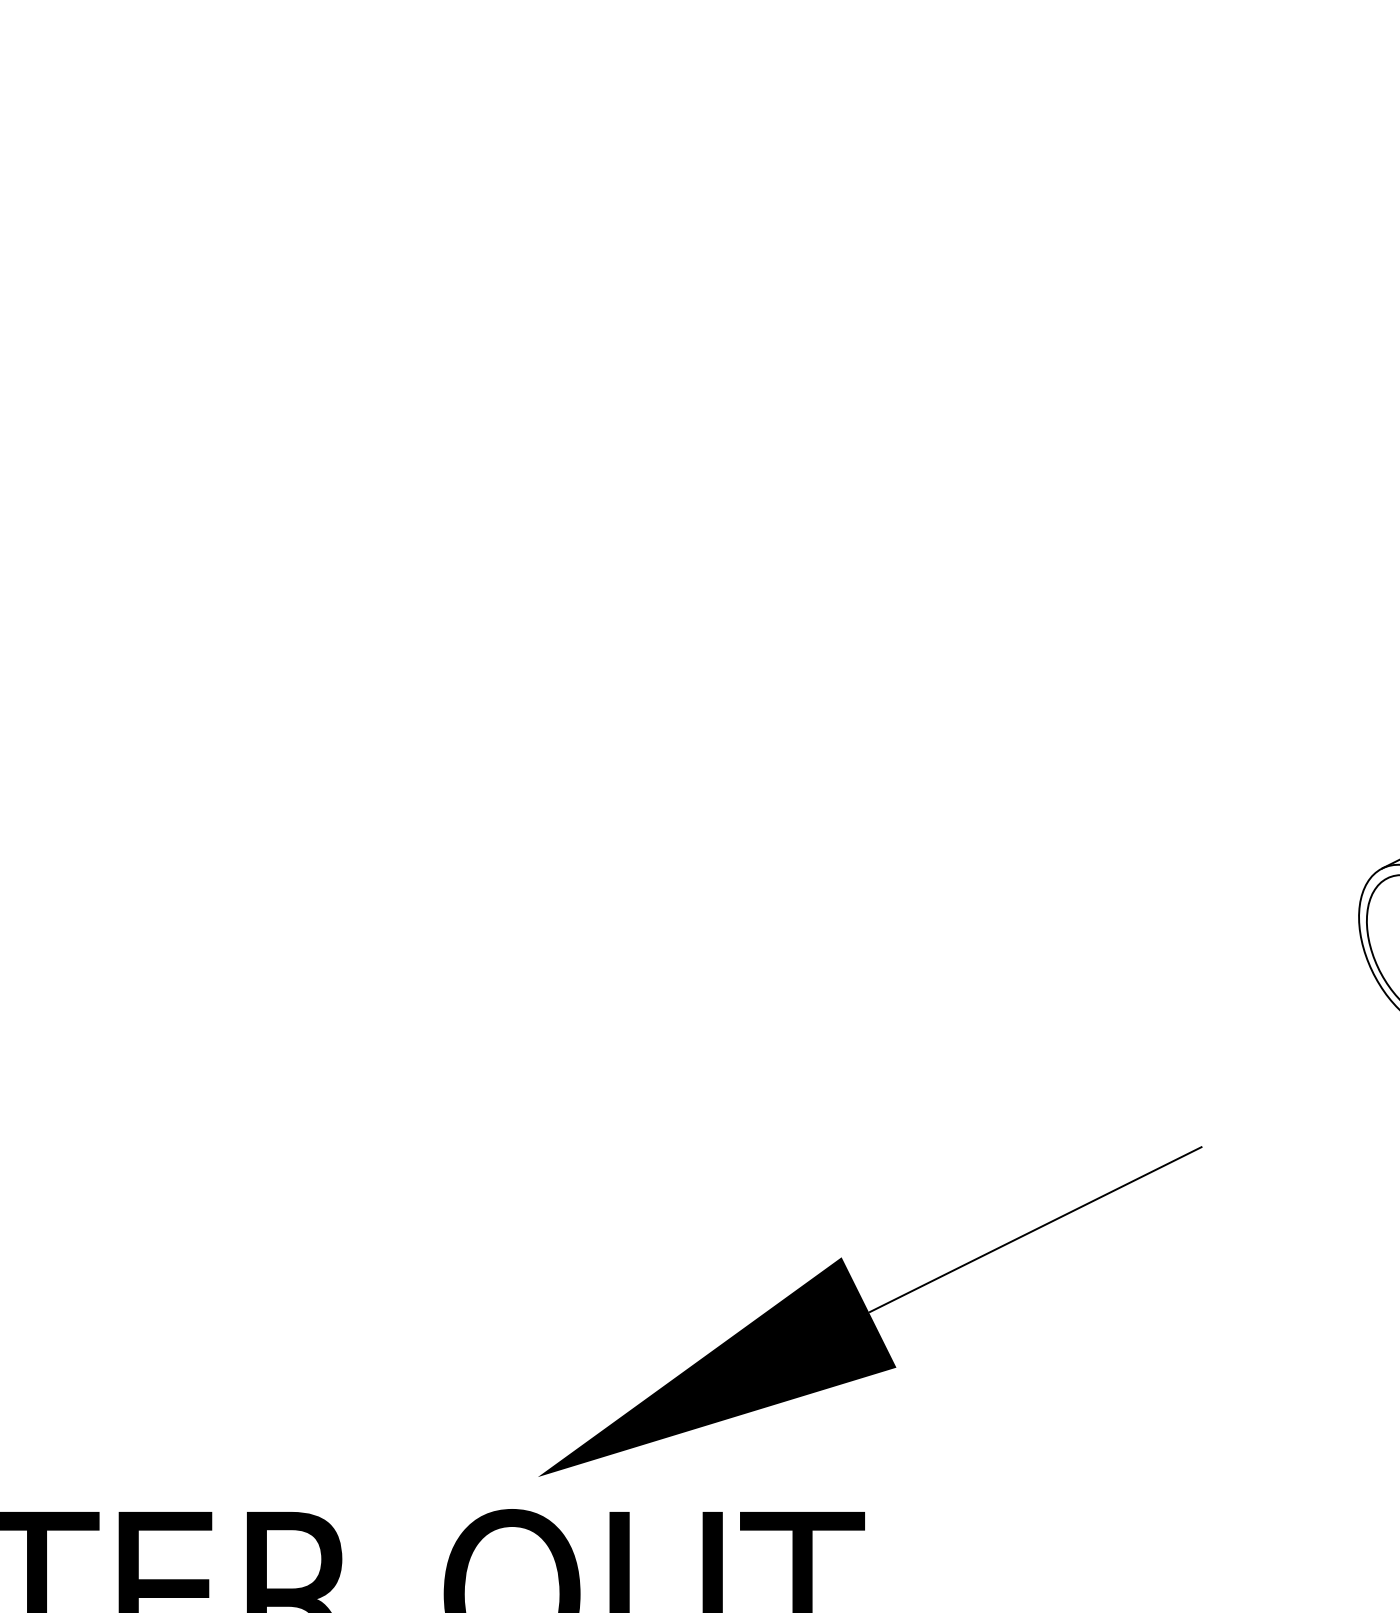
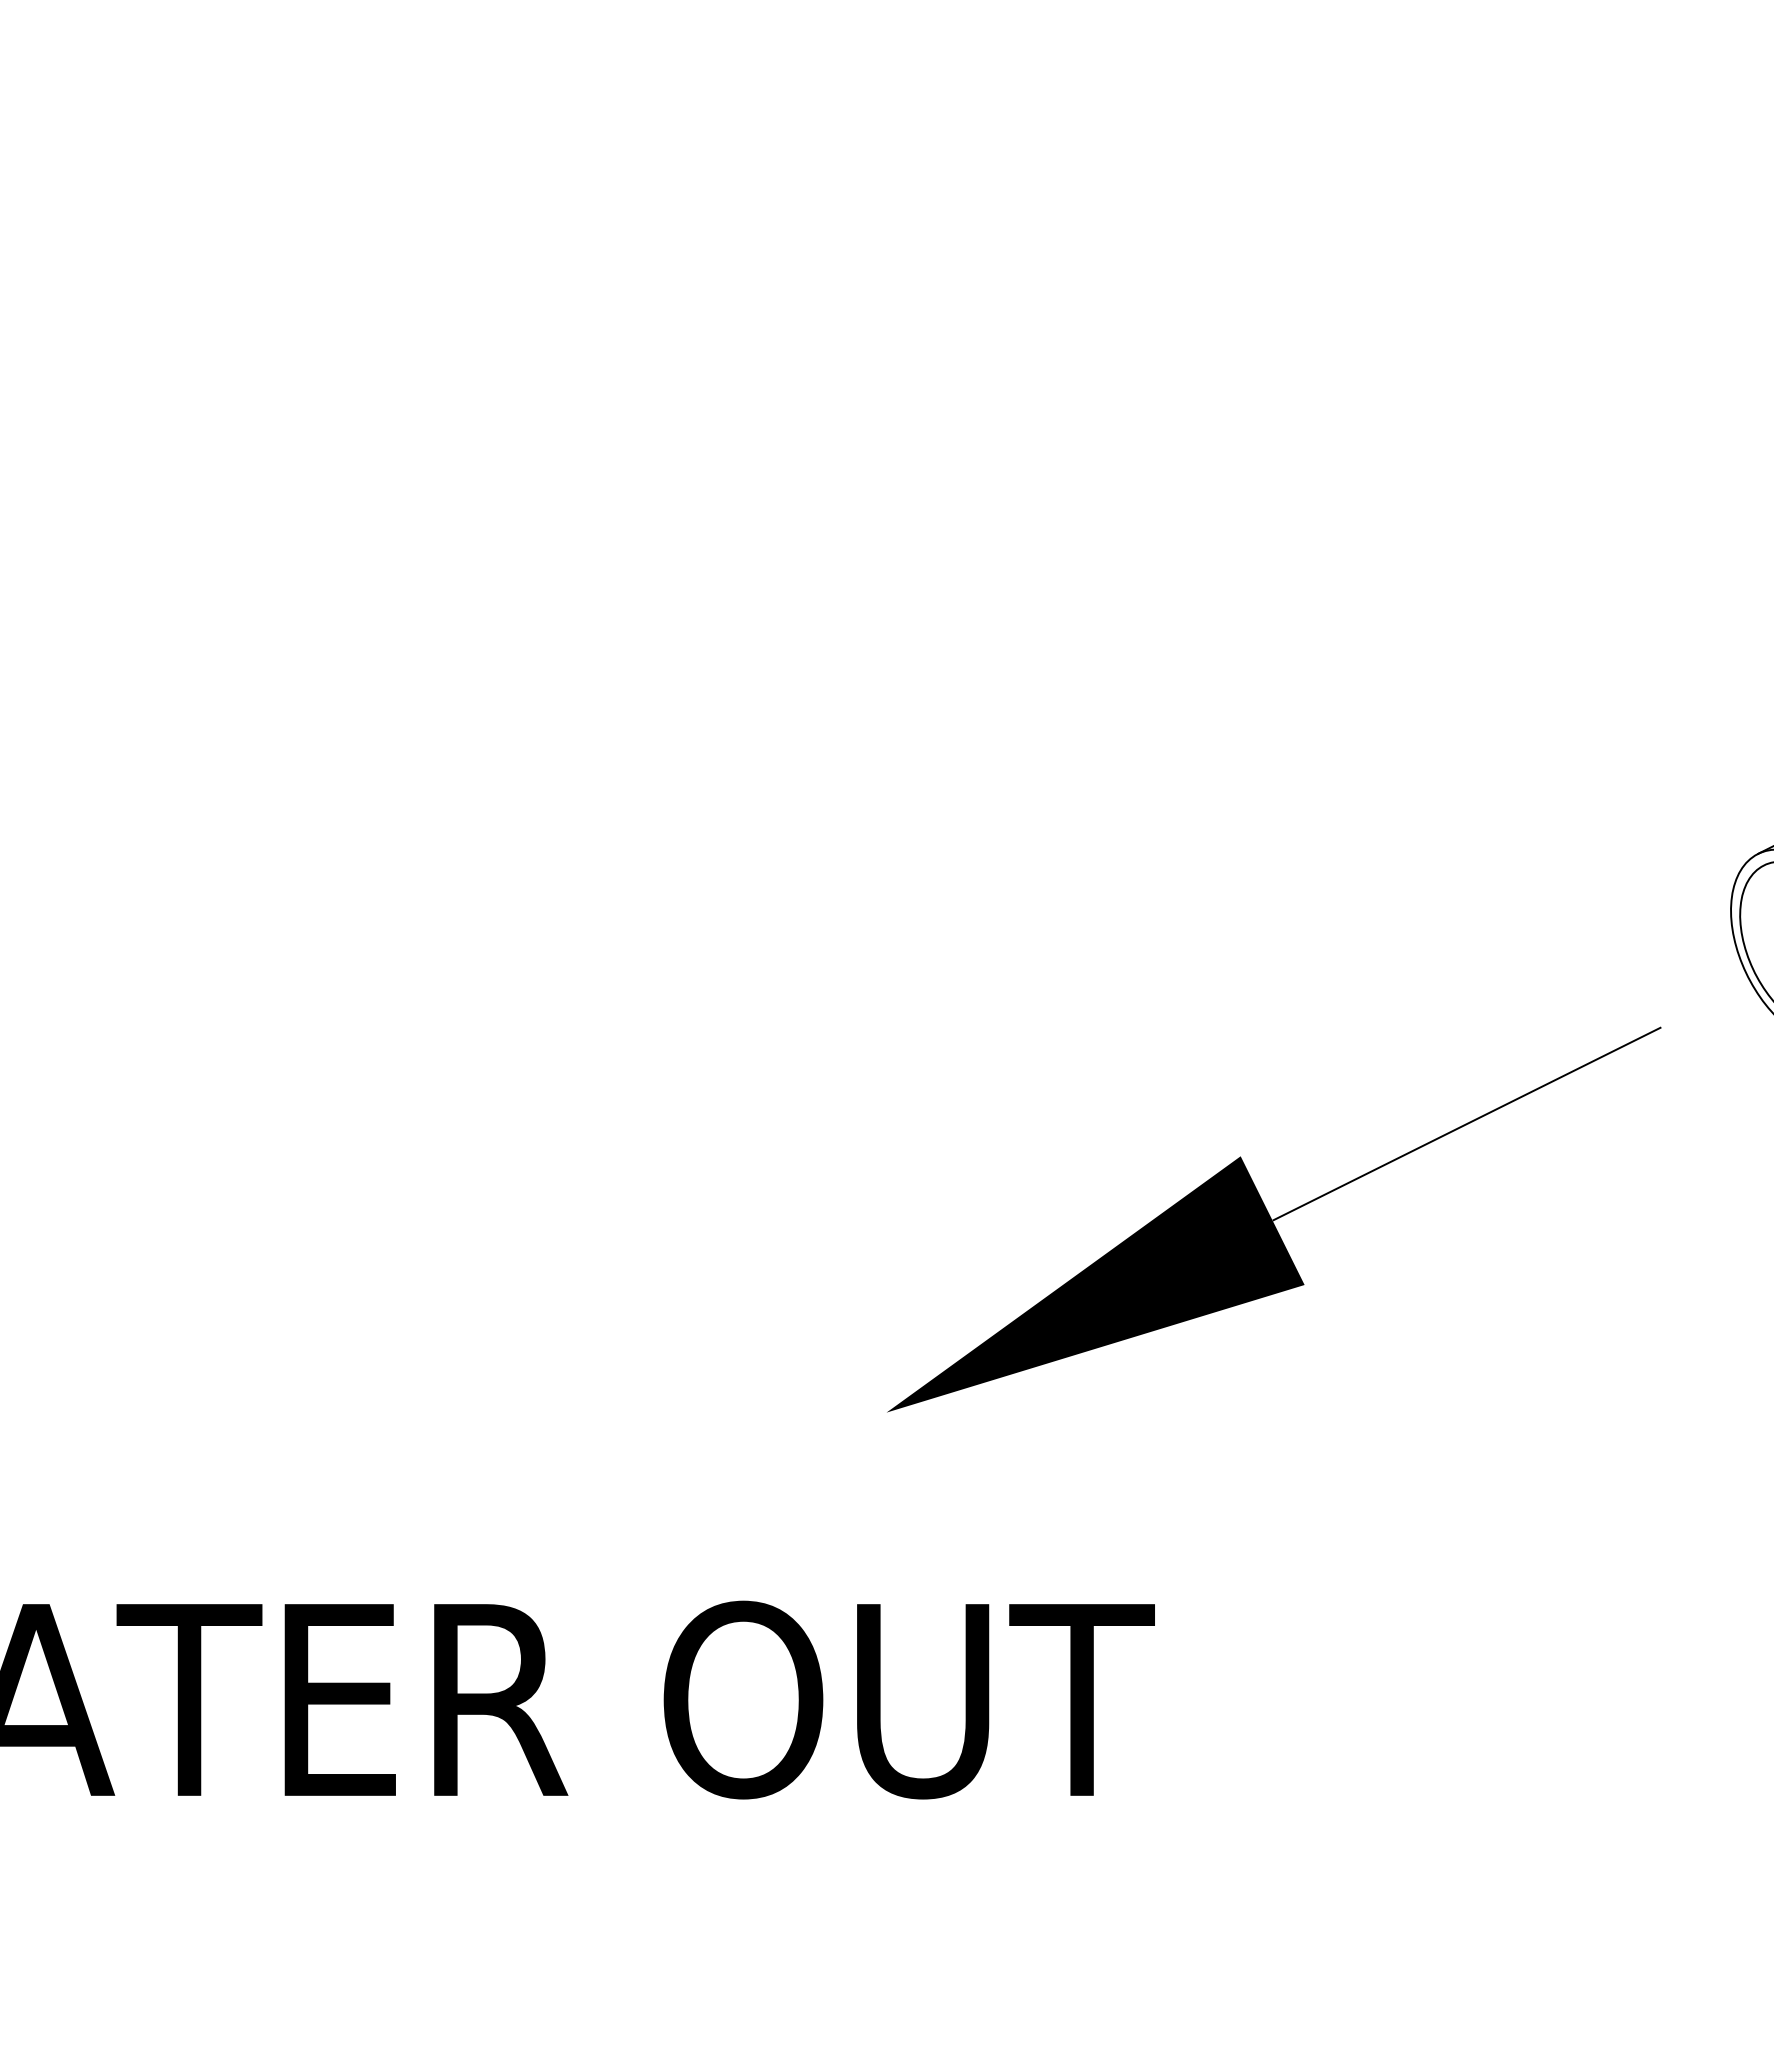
part: (870, 1311) -> (1274, 1219), moved

